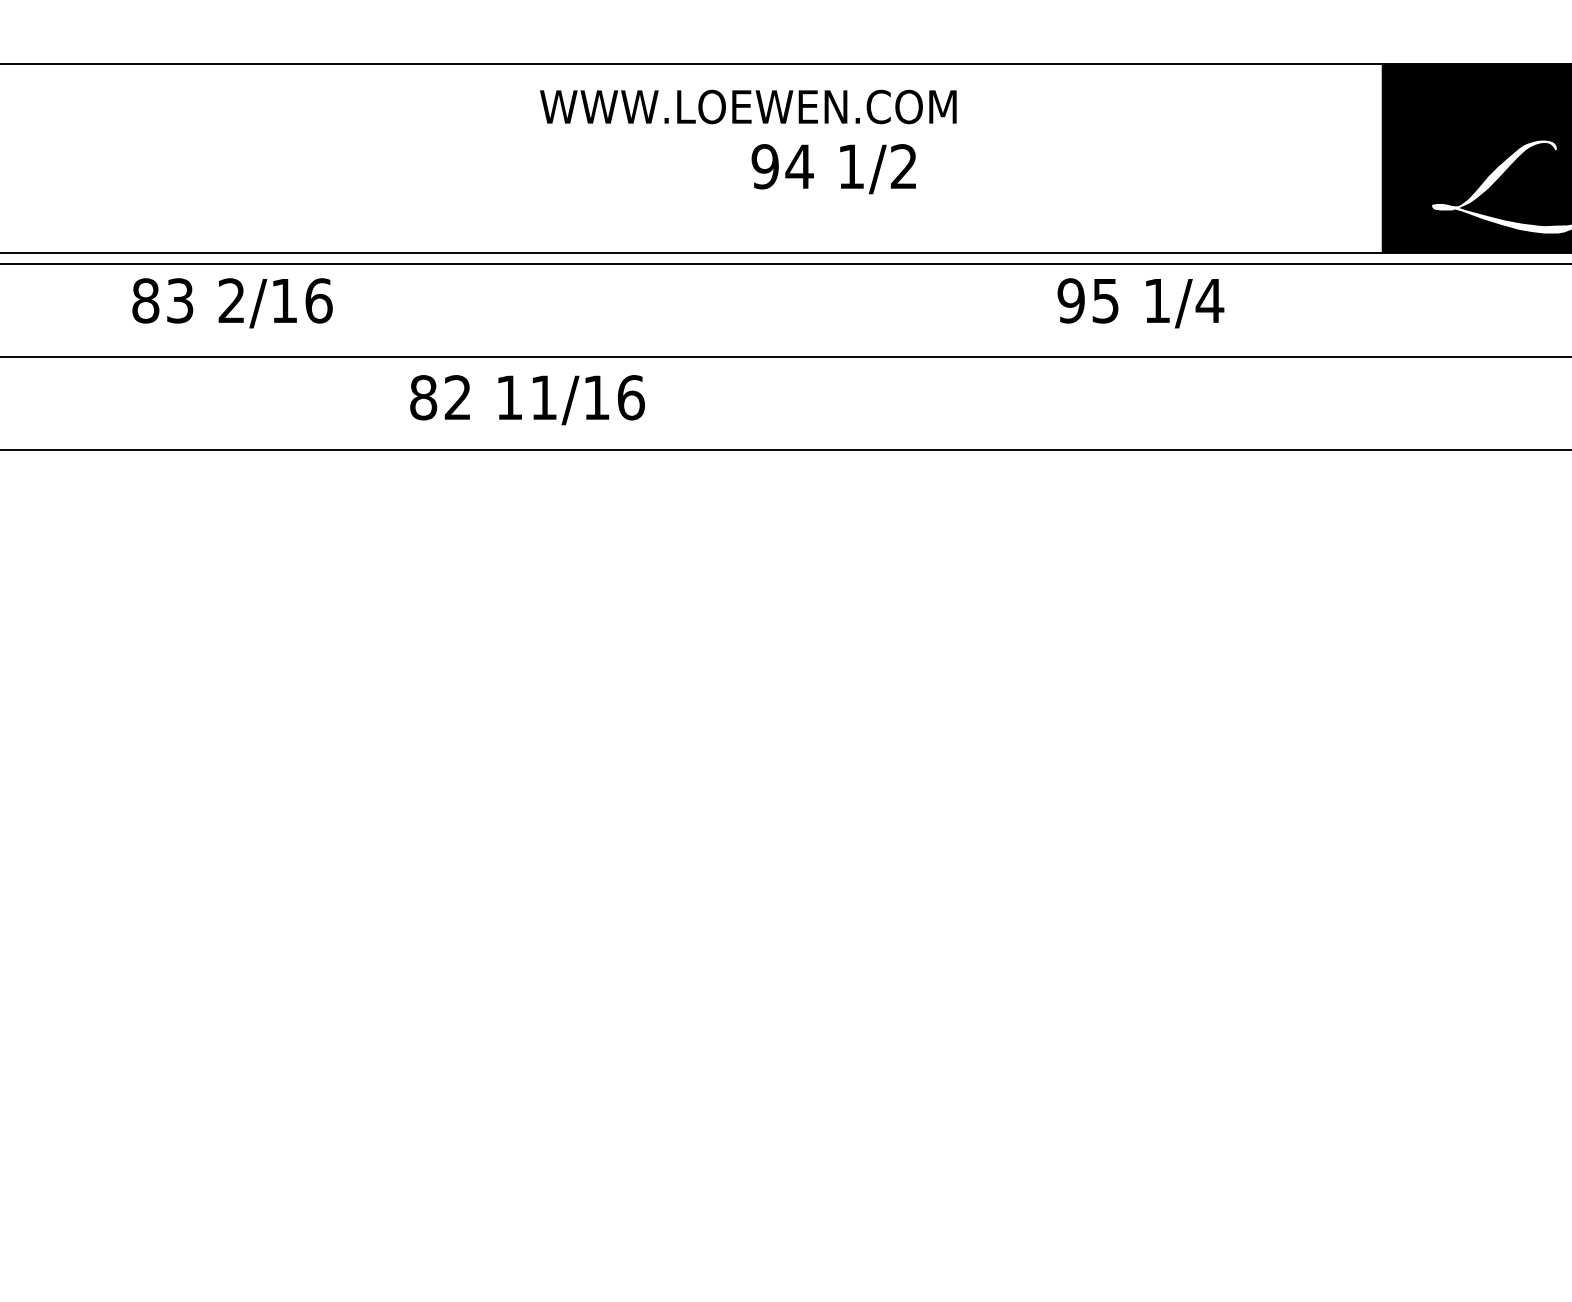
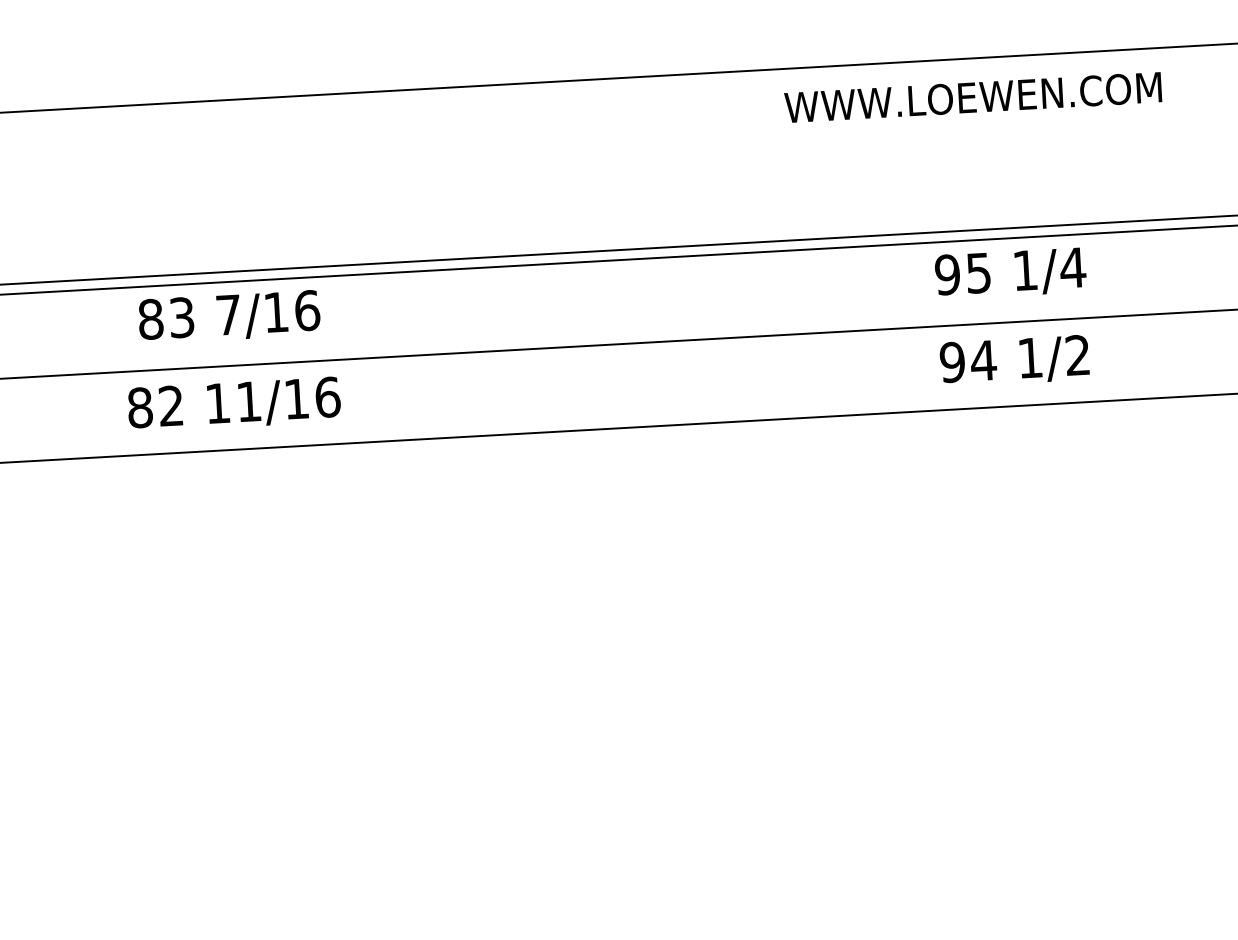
text: (748, 106) -> (973, 97), moved
text: (833, 169) -> (1014, 361), moved
text: (231, 300) -> (228, 314), 2/16 -> 7/16
text: (1140, 303) -> (1010, 273), moved
text: (527, 400) -> (234, 405), moved

